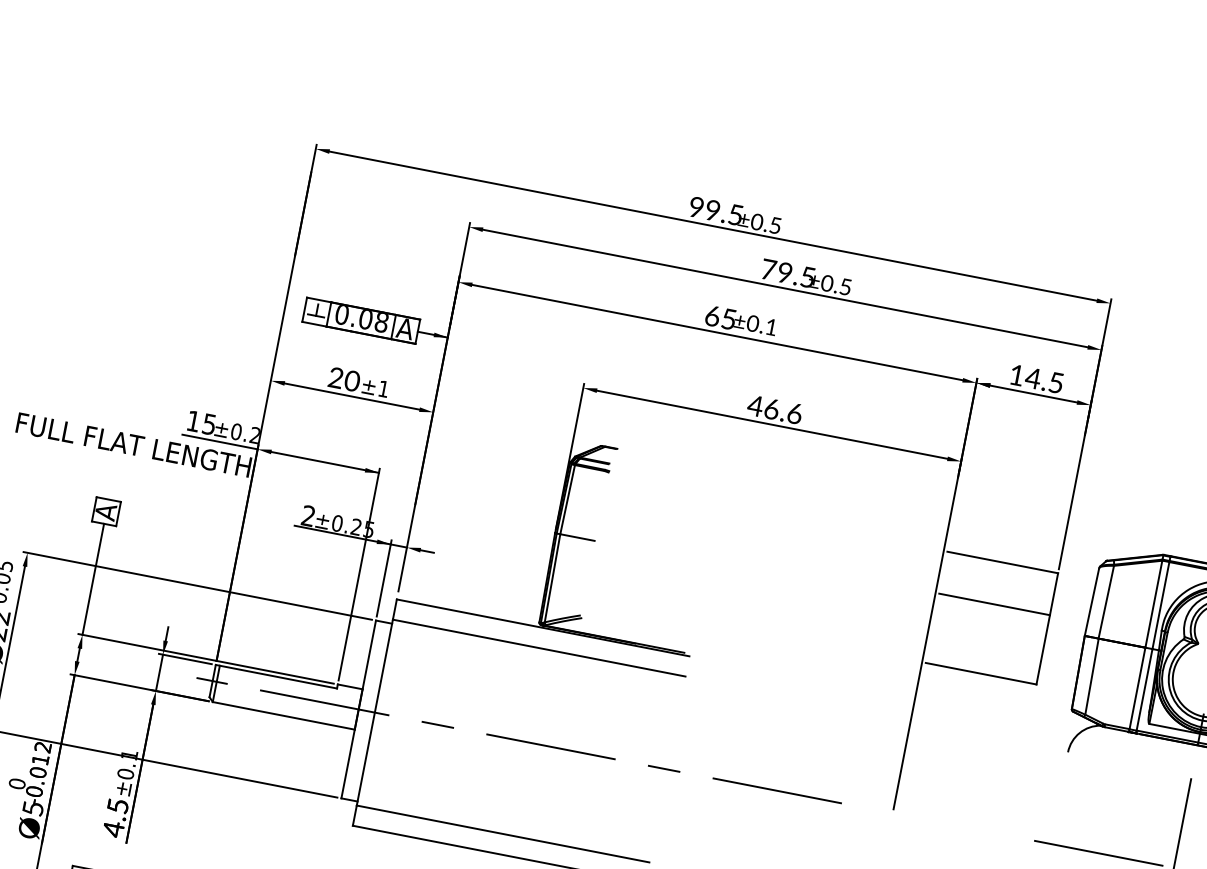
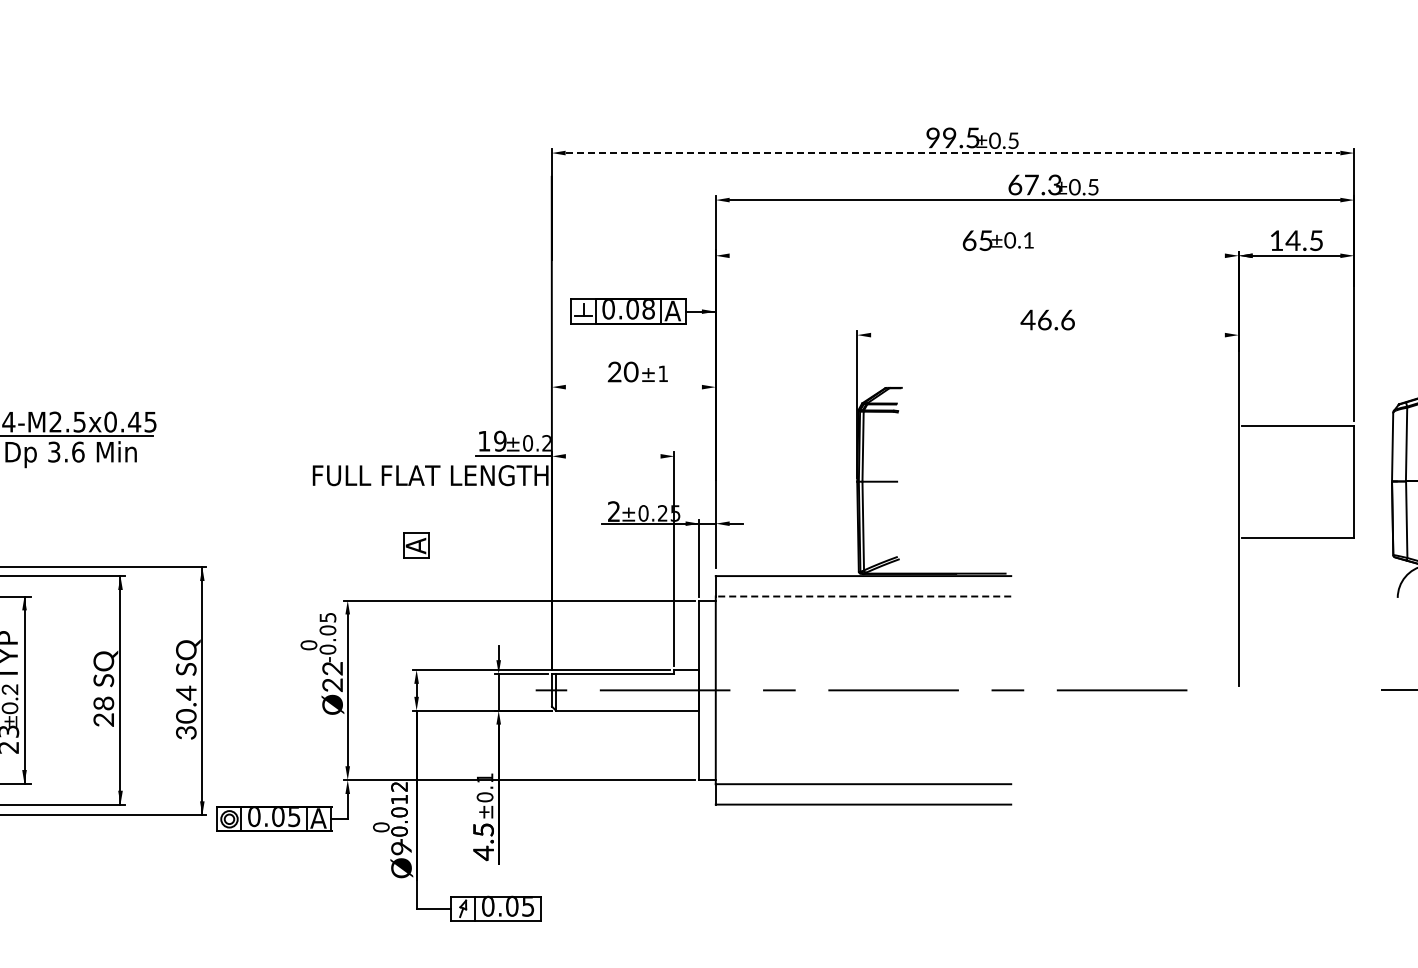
line: (713, 226) -> (953, 153), solid -> dashed
text: (787, 272) -> (1034, 184), 79.5 -> 67.3
line: (716, 332) -> (976, 255), removed
line: (351, 396) -> (633, 387), removed
text: (209, 423) -> (500, 440), 15 -> 19
line: (771, 425) -> (1047, 335), removed
line: (322, 462) -> (617, 456), removed
line: (93, 578) -> (416, 613), removed
line: (994, 604) -> (1298, 467), removed
line: (539, 648) -> (863, 596), solid -> dashed
text: (33, 808) -> (401, 848), Ø5 -> Ø9

